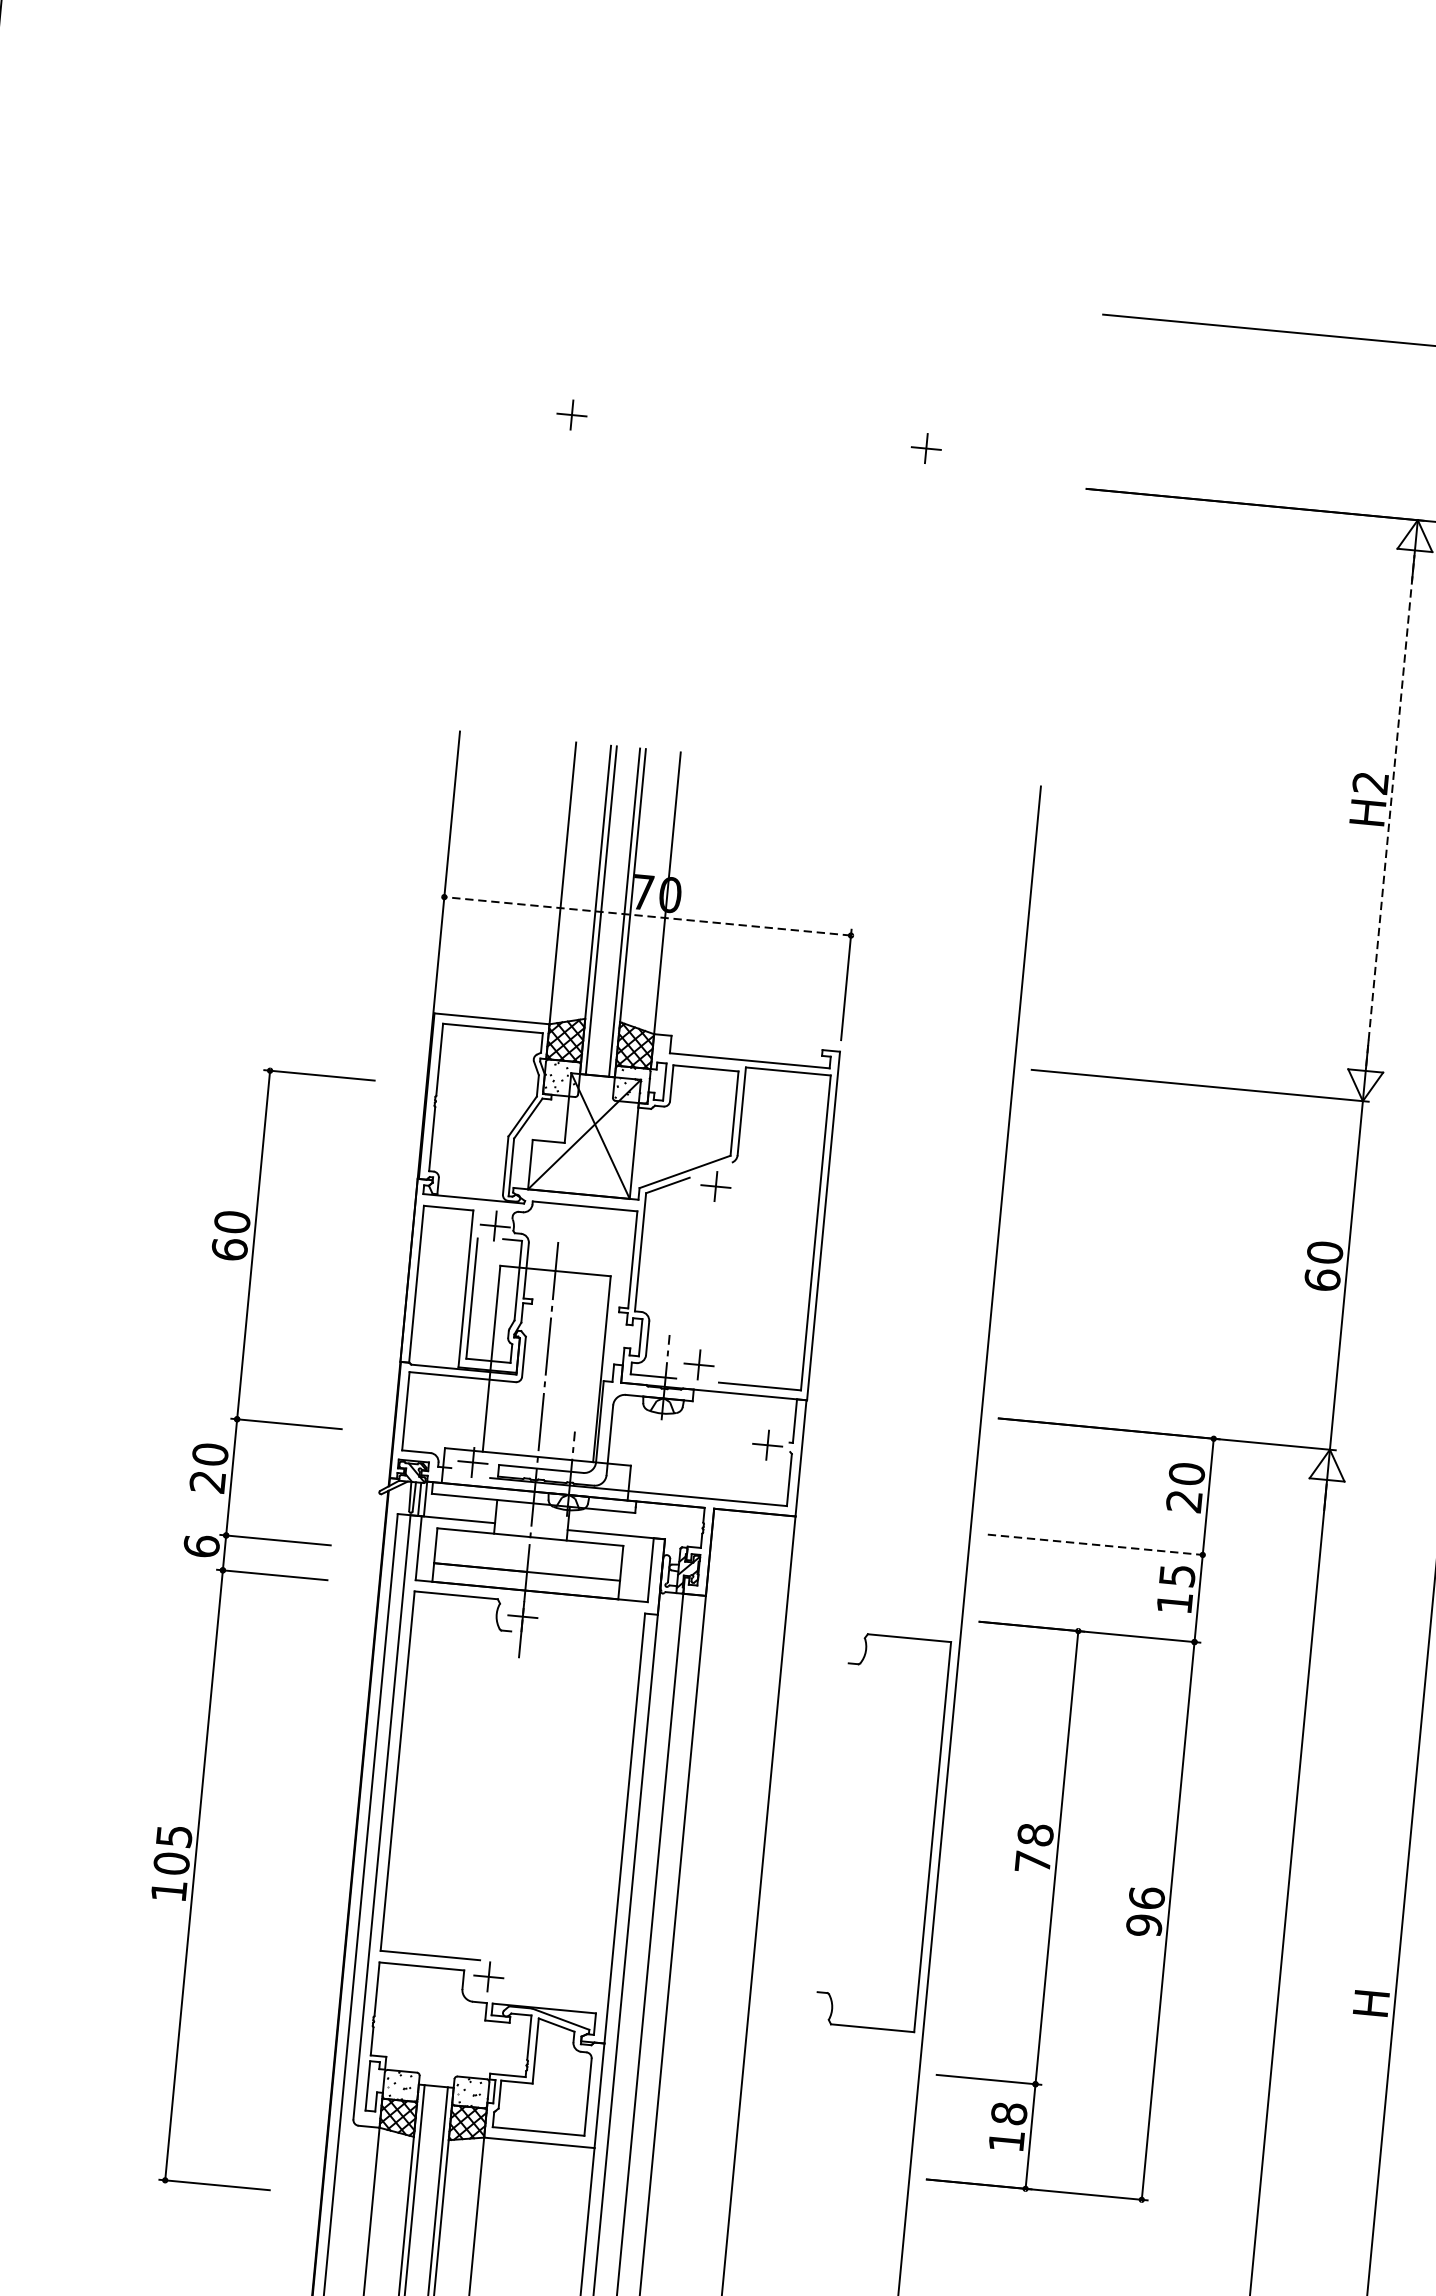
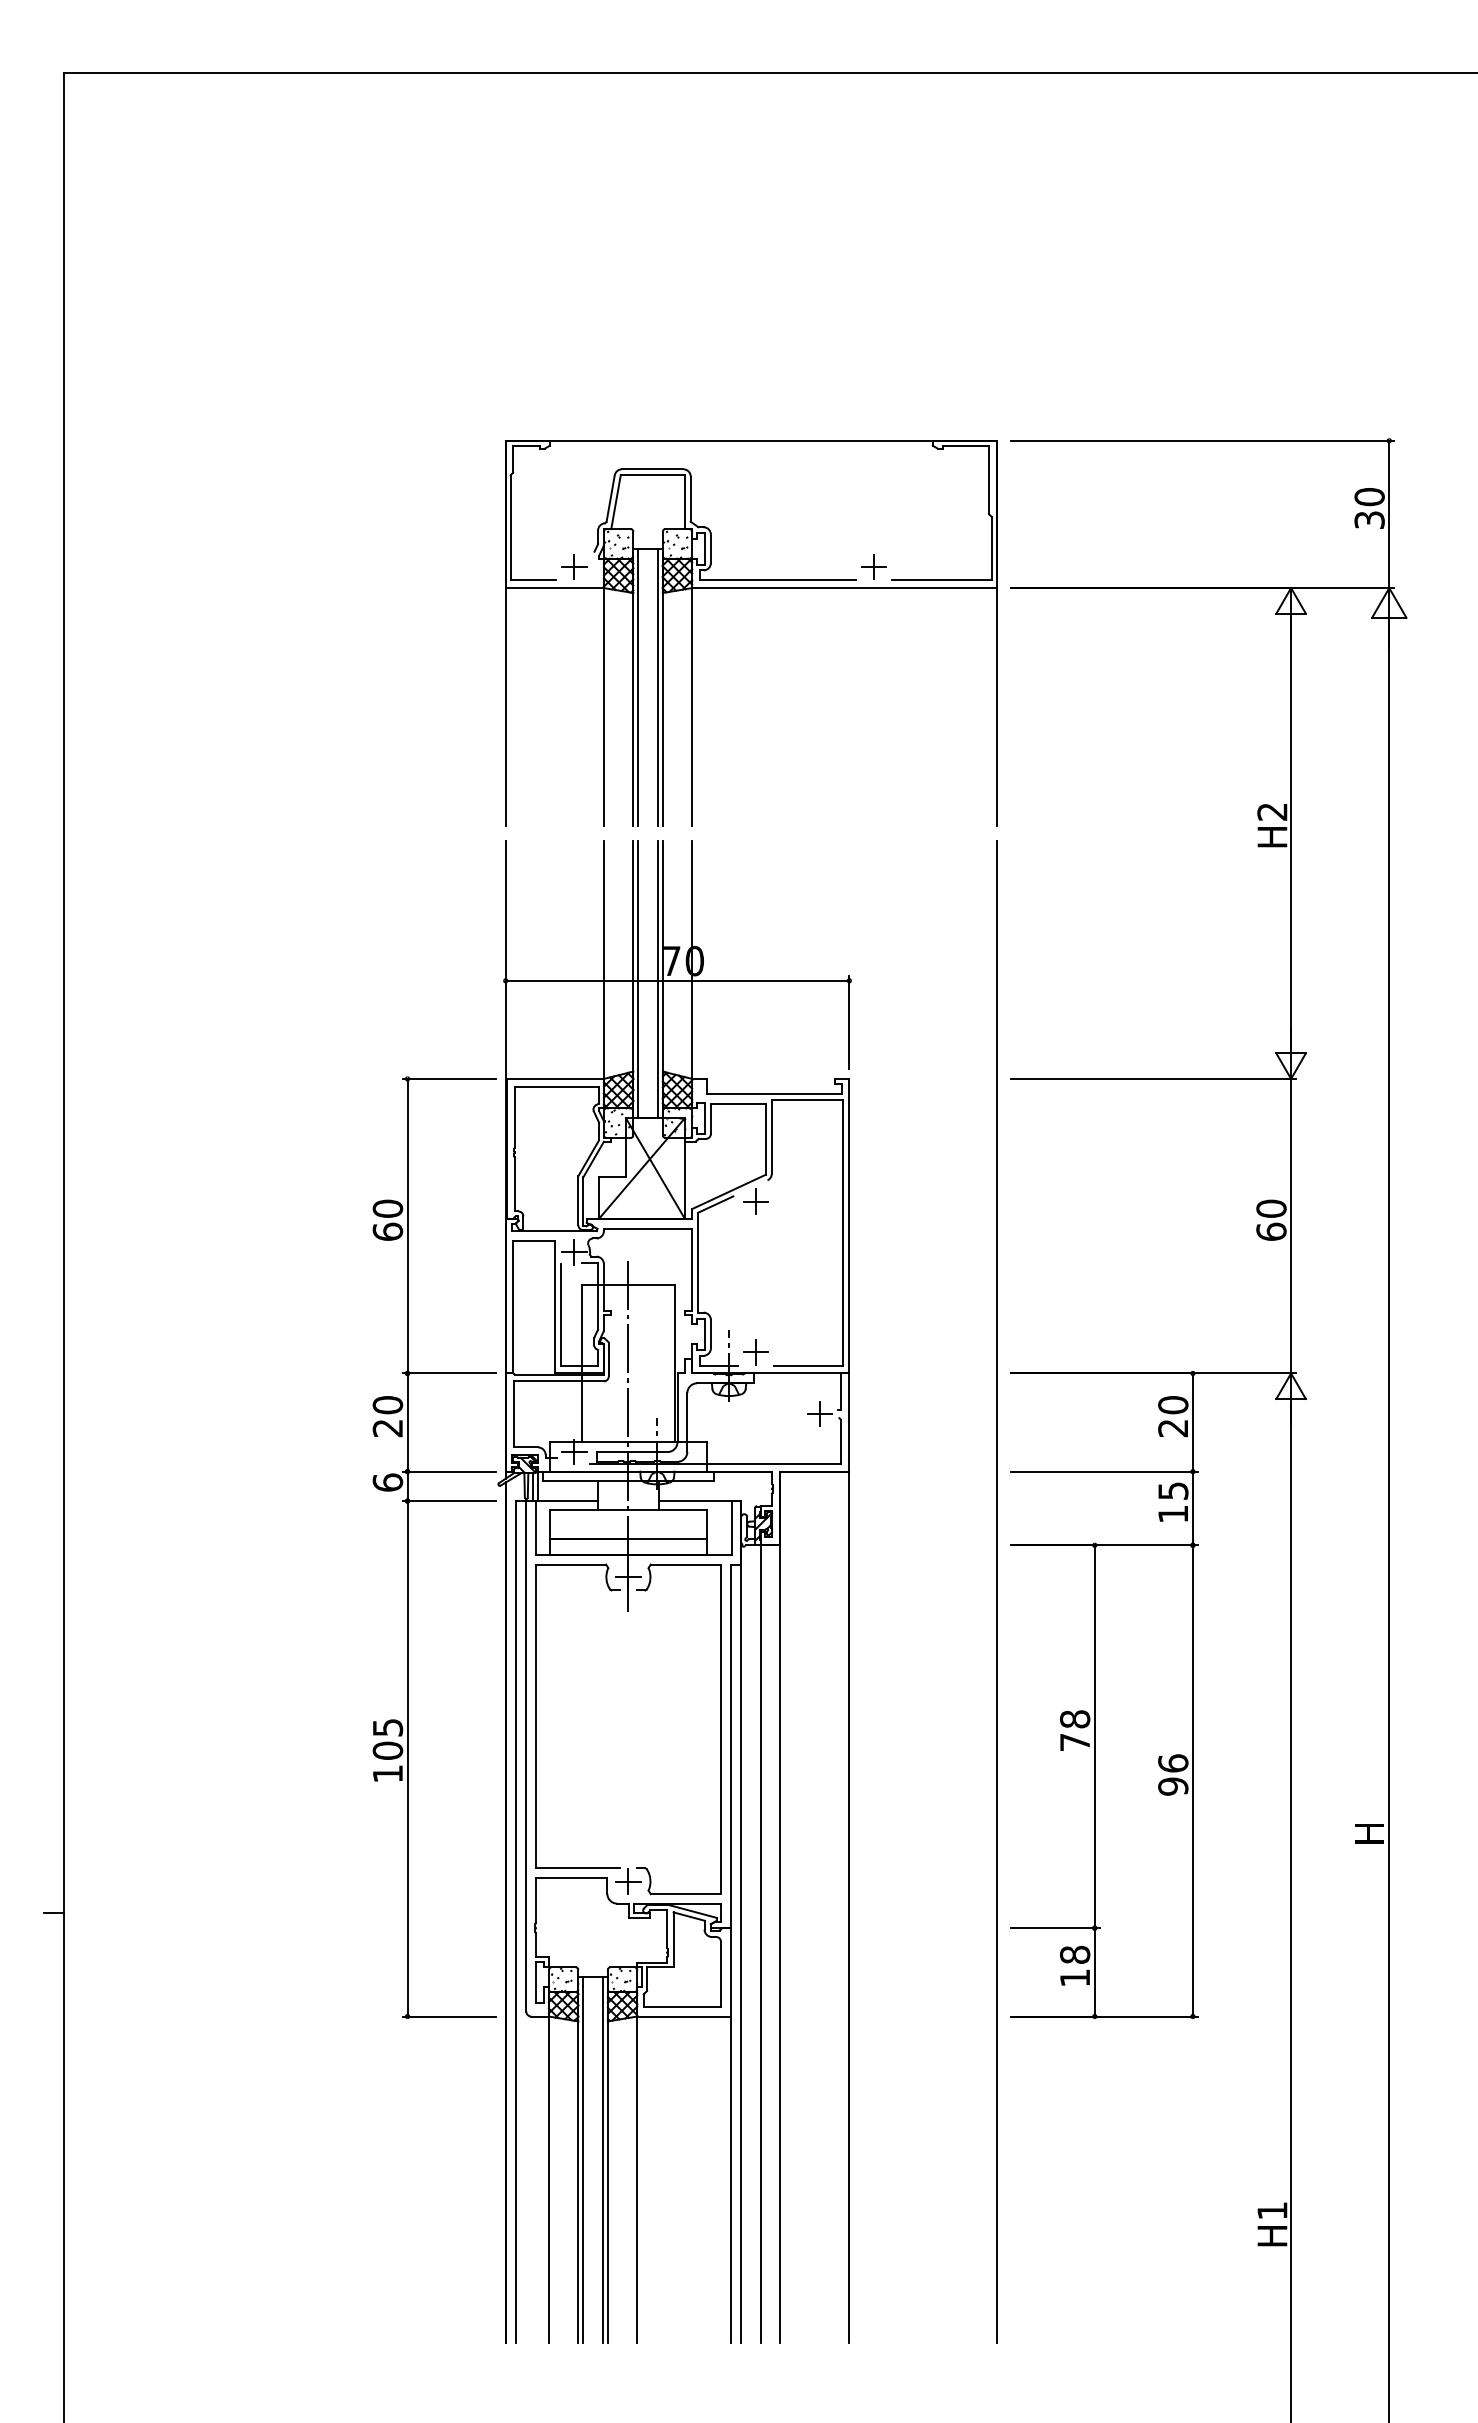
part: (779, 460) -> (751, 588), added
line: (1390, 810) -> (1291, 833), dashed -> solid
line: (647, 915) -> (677, 980), dashed -> solid
line: (1099, 1544) -> (1105, 1471), dashed -> solid
part: (218, 1625) -> (408, 1547), moved
part: (931, 1837) -> (720, 1729), moved

